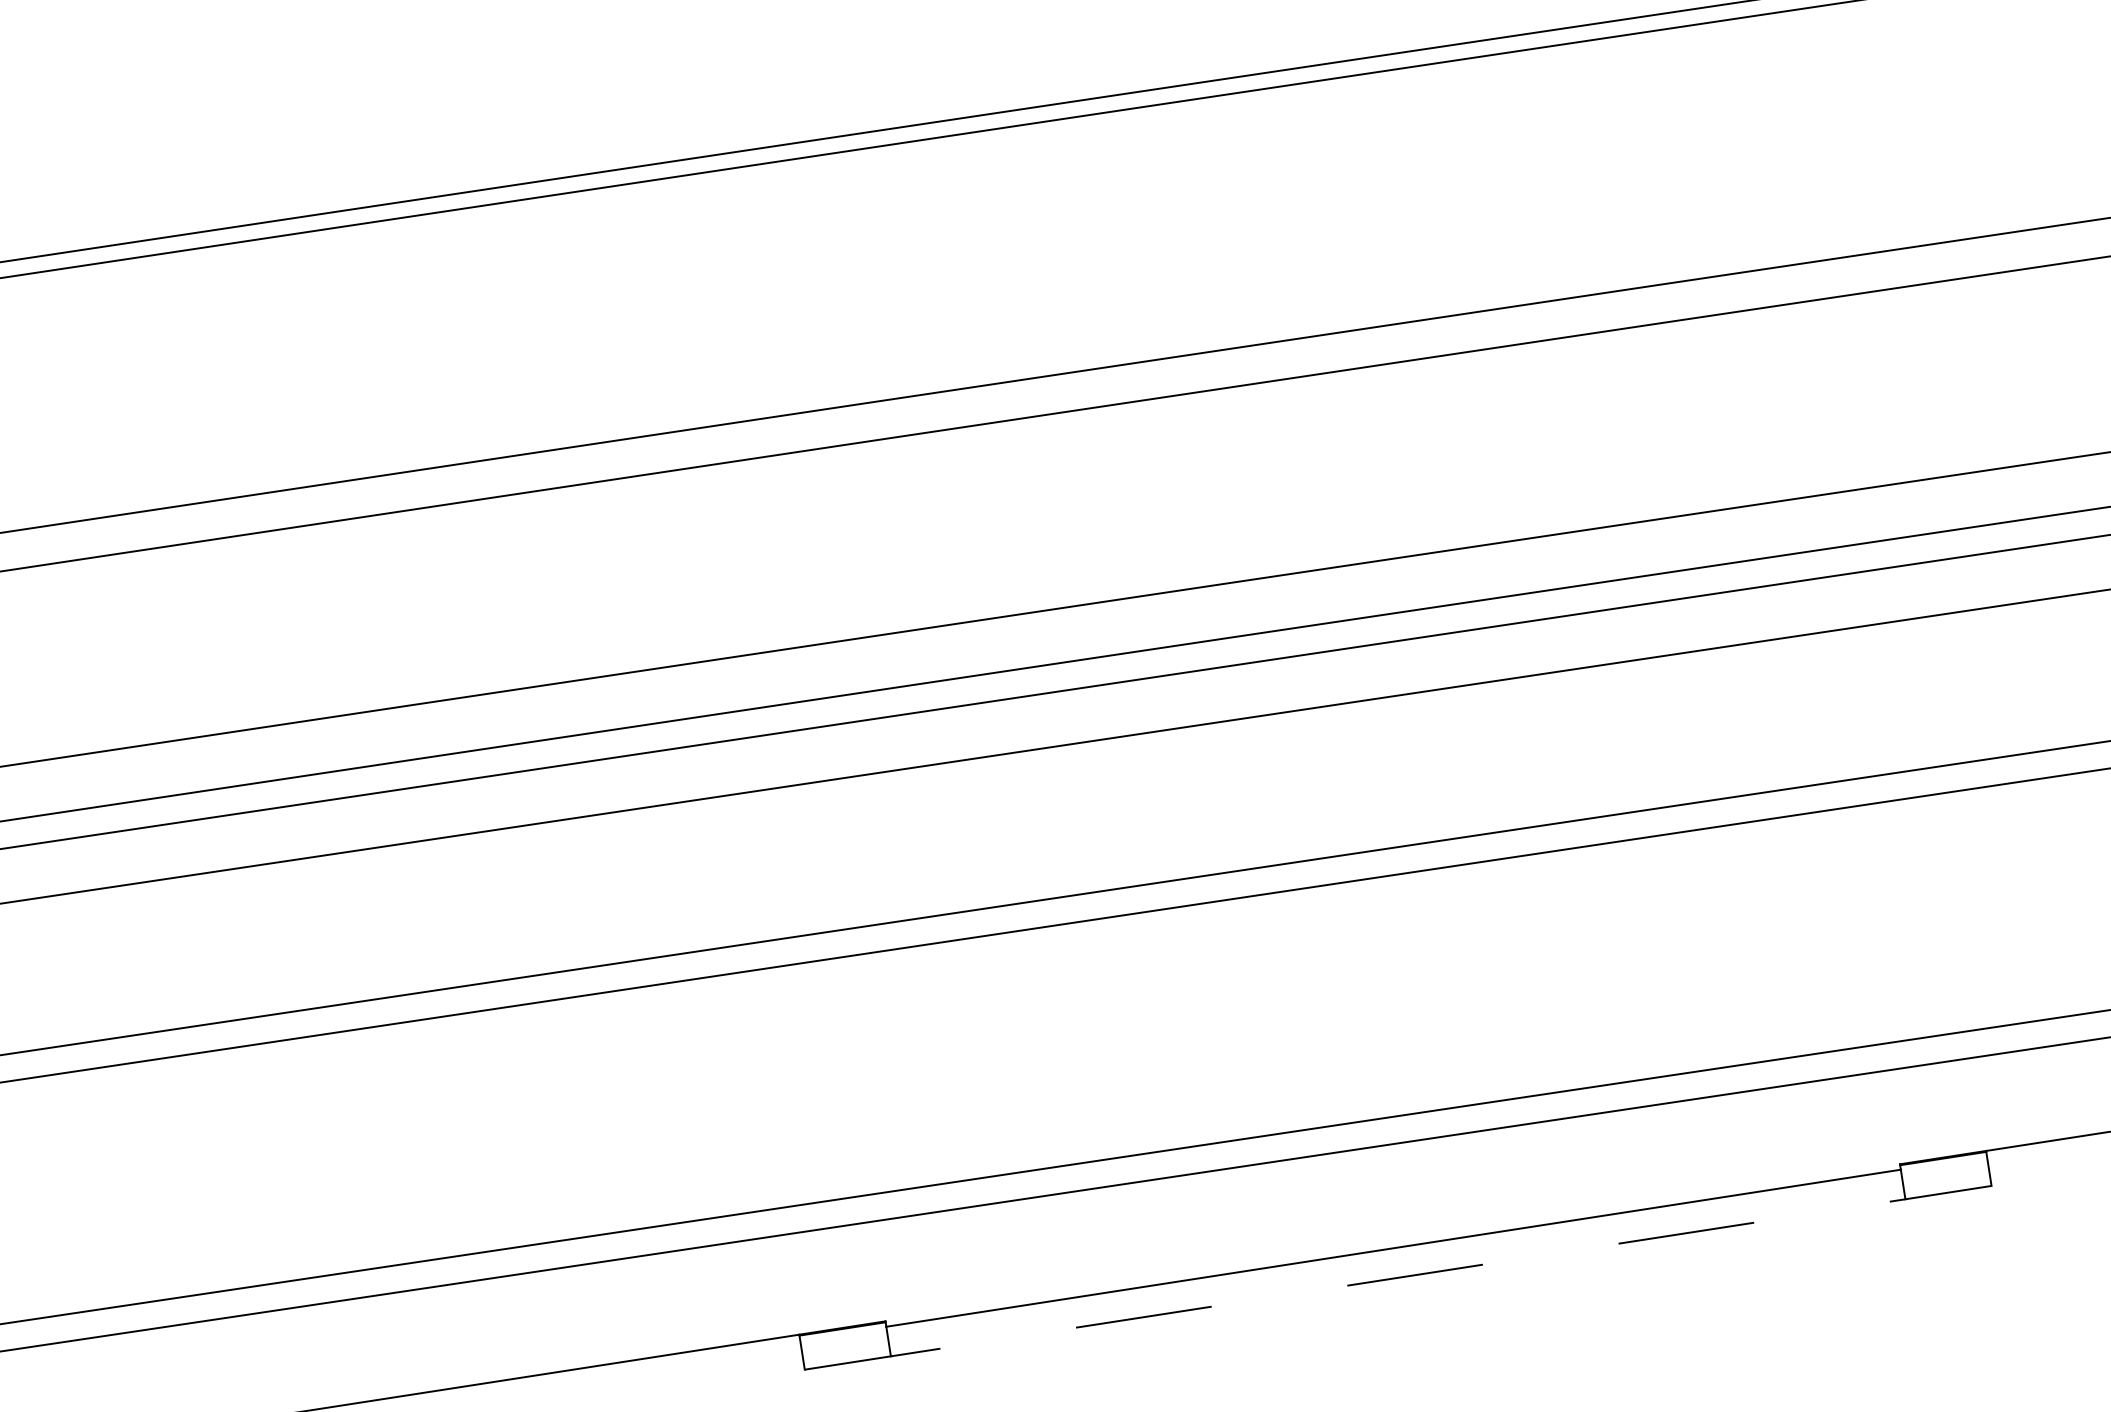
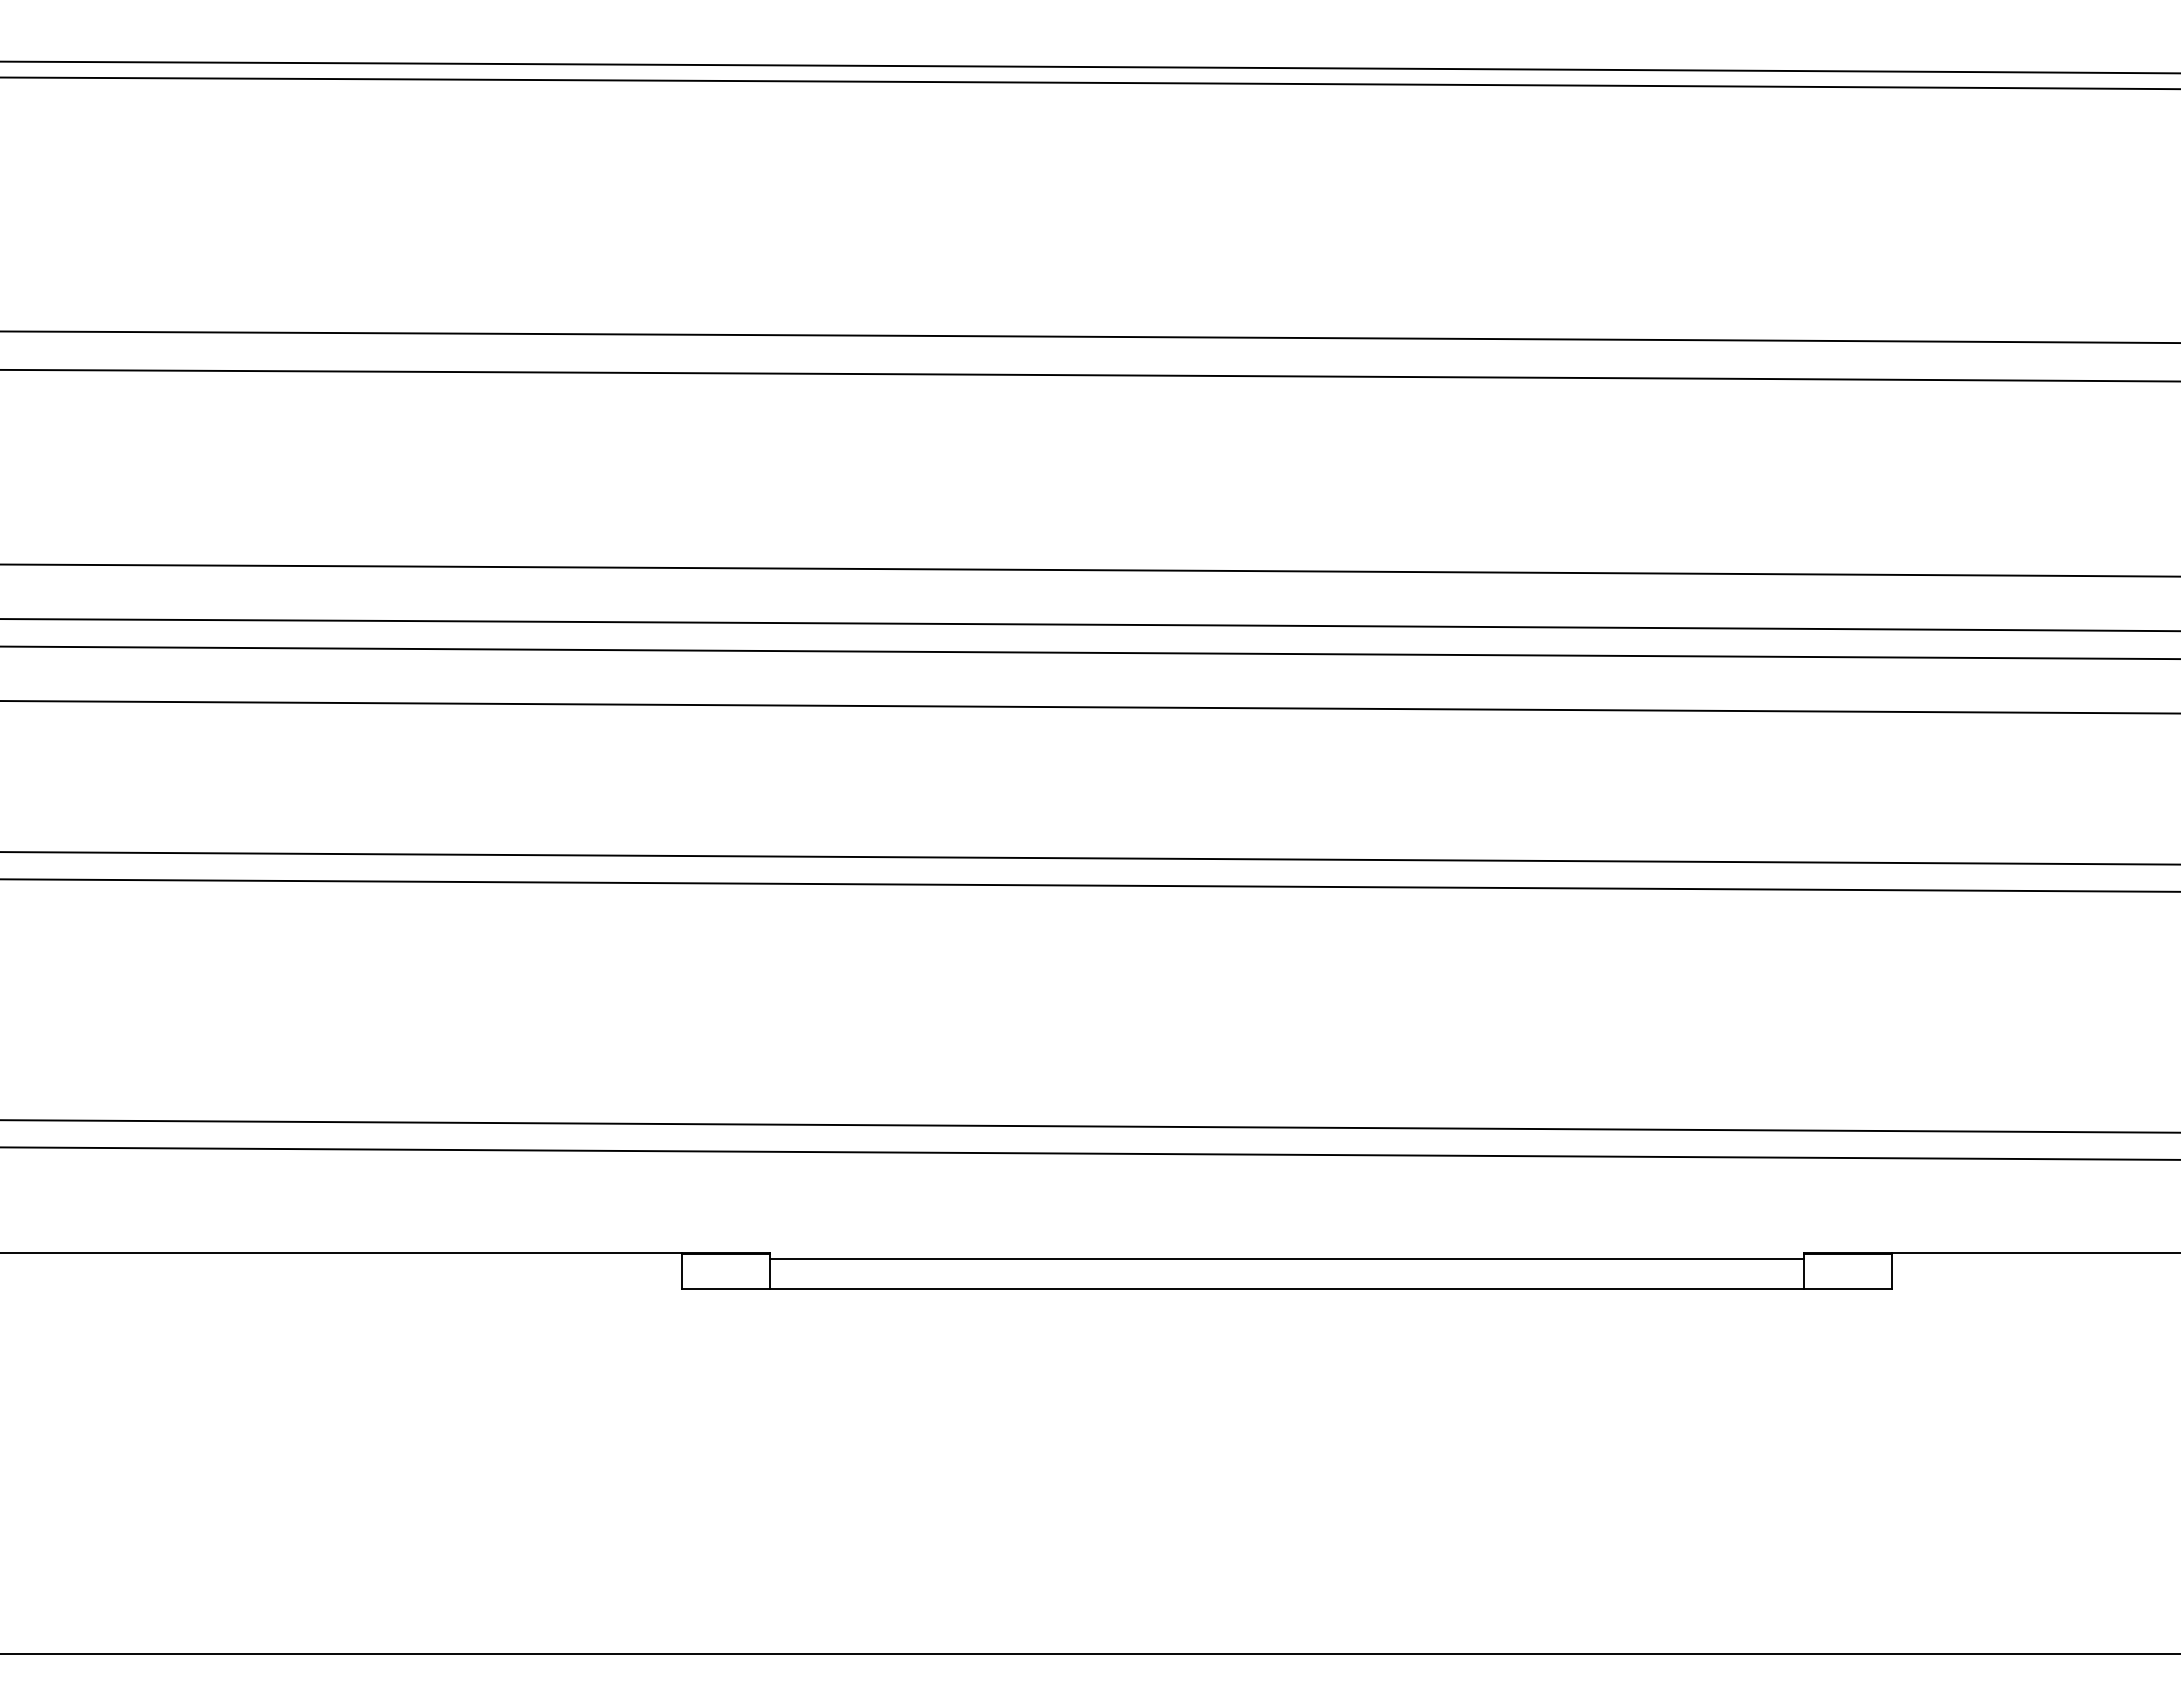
line: (1398, 1277) -> (1287, 1288), dashed -> solid

